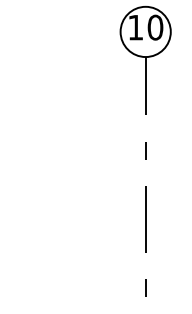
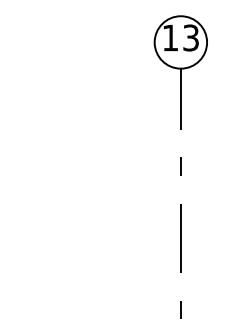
text: (155, 27) -> (191, 37), 10 -> 13

